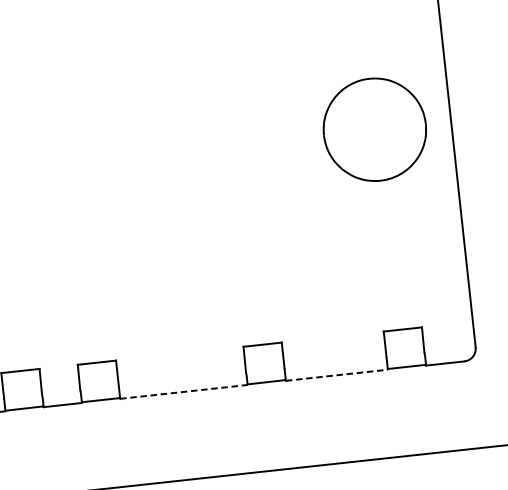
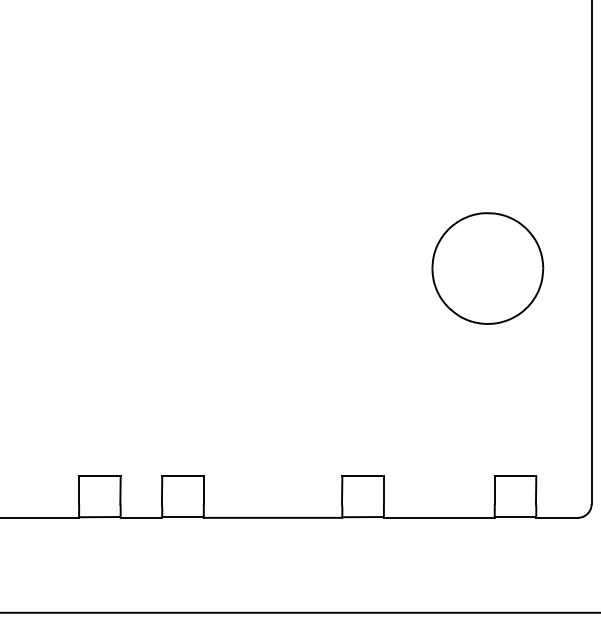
part: (374, 129) -> (487, 268), moved
line: (337, 374) -> (439, 517), dashed -> solid
line: (184, 391) -> (273, 517), dashed -> solid

